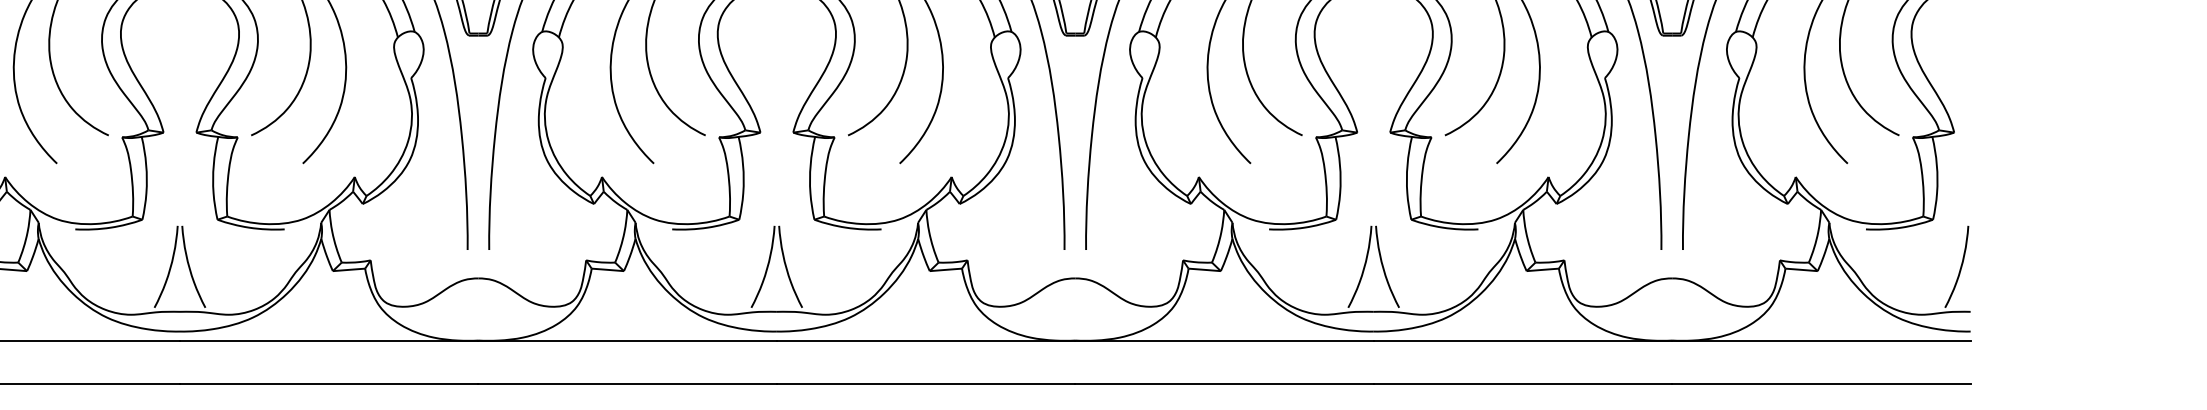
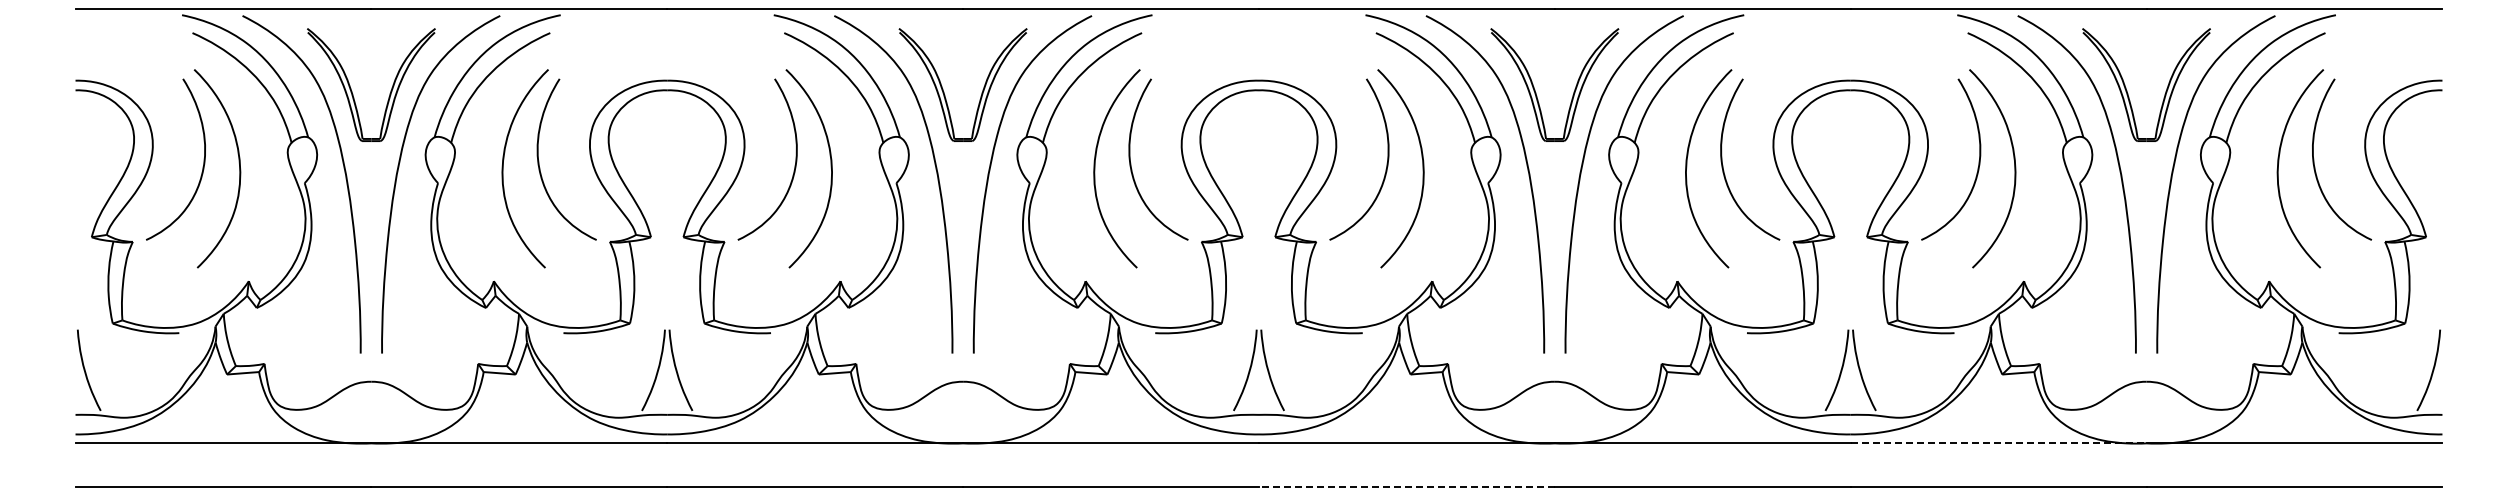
line: (1522, 340) -> (1998, 443), solid -> dashed
line: (925, 384) -> (1406, 486), solid -> dashed

